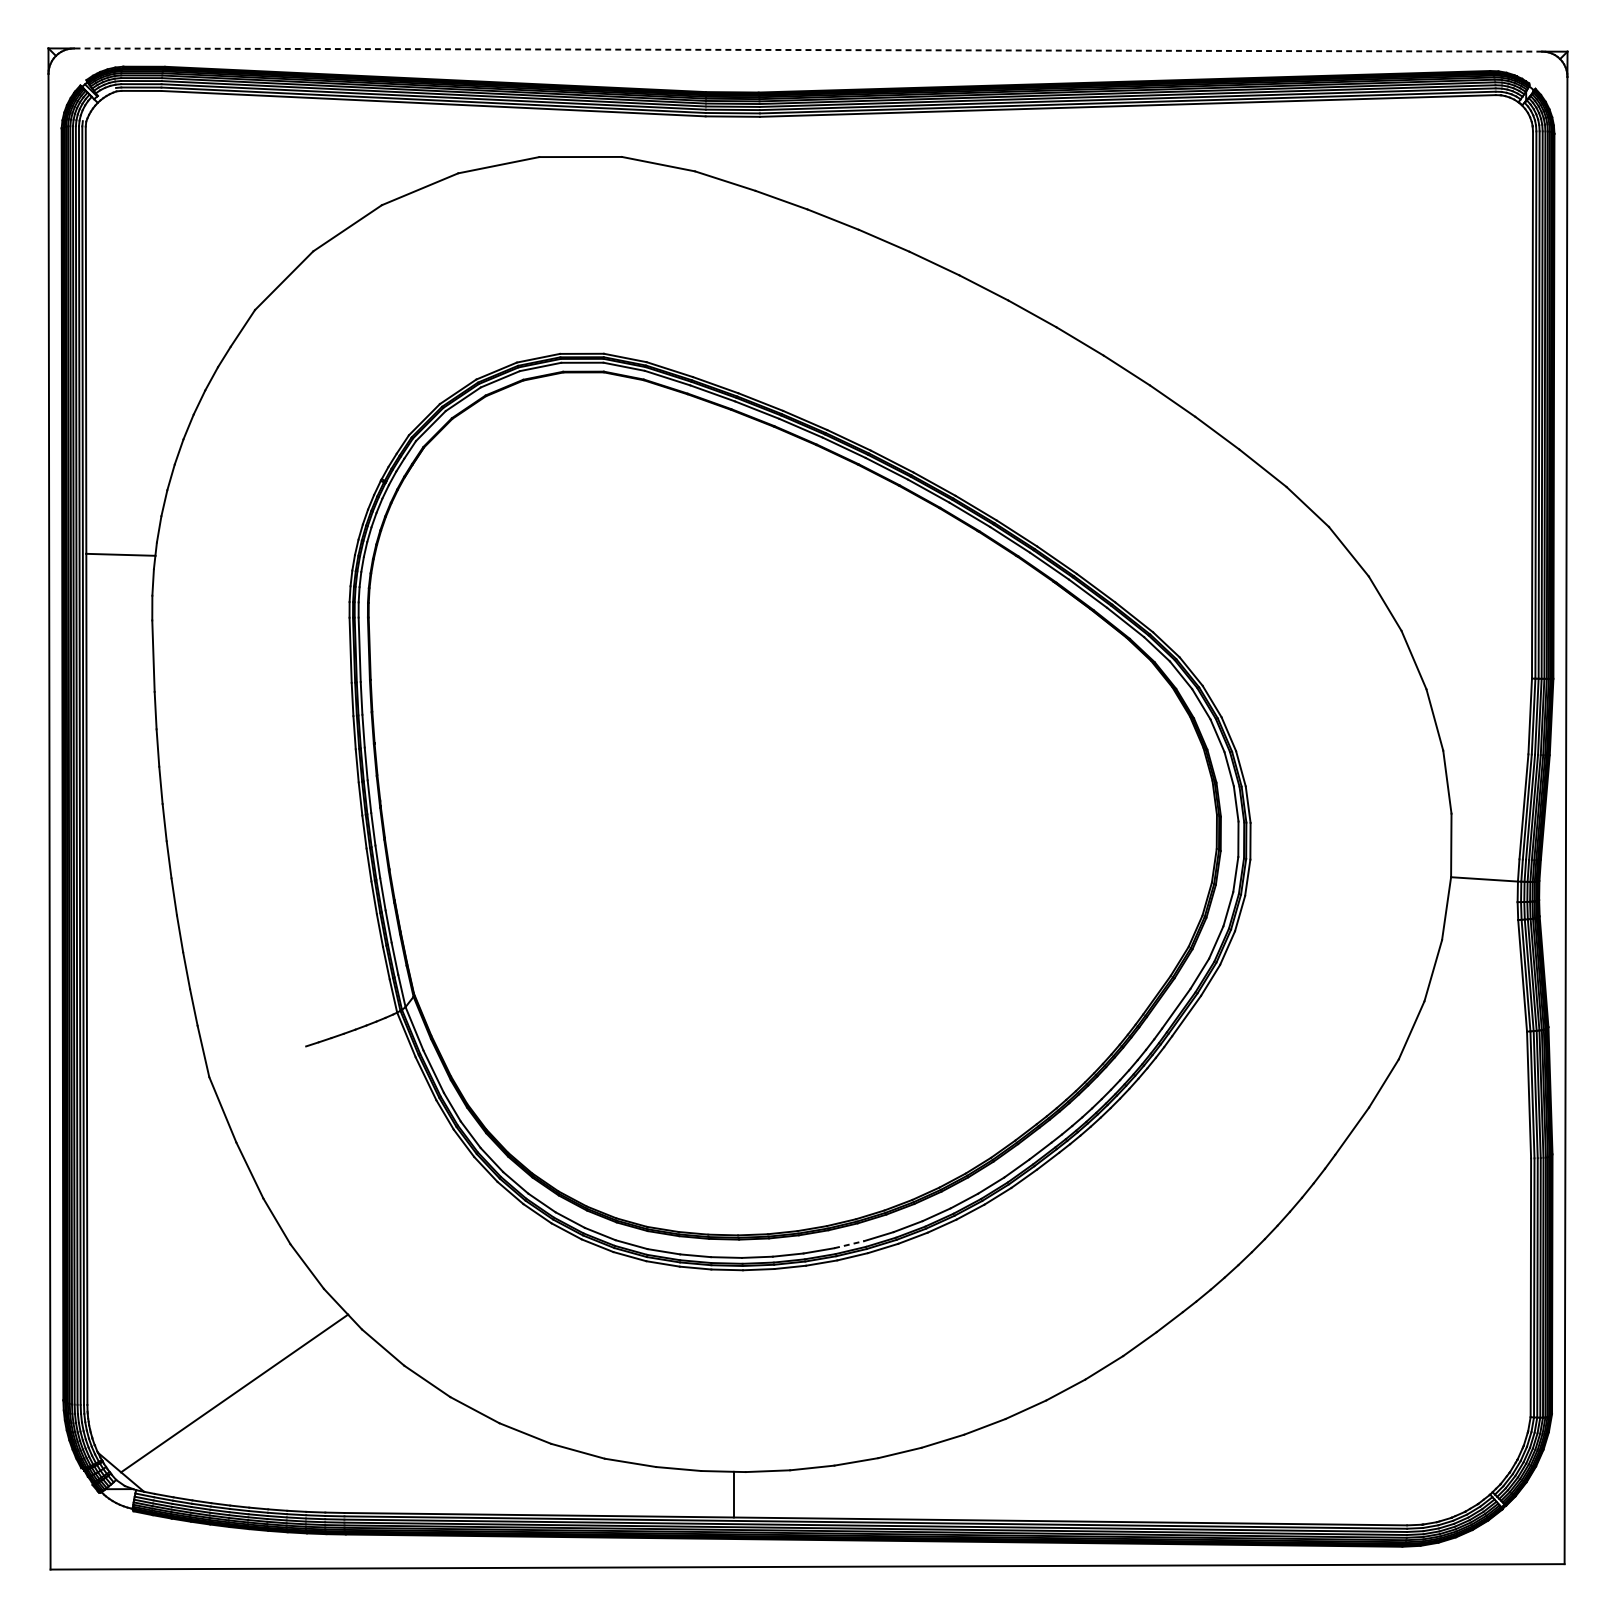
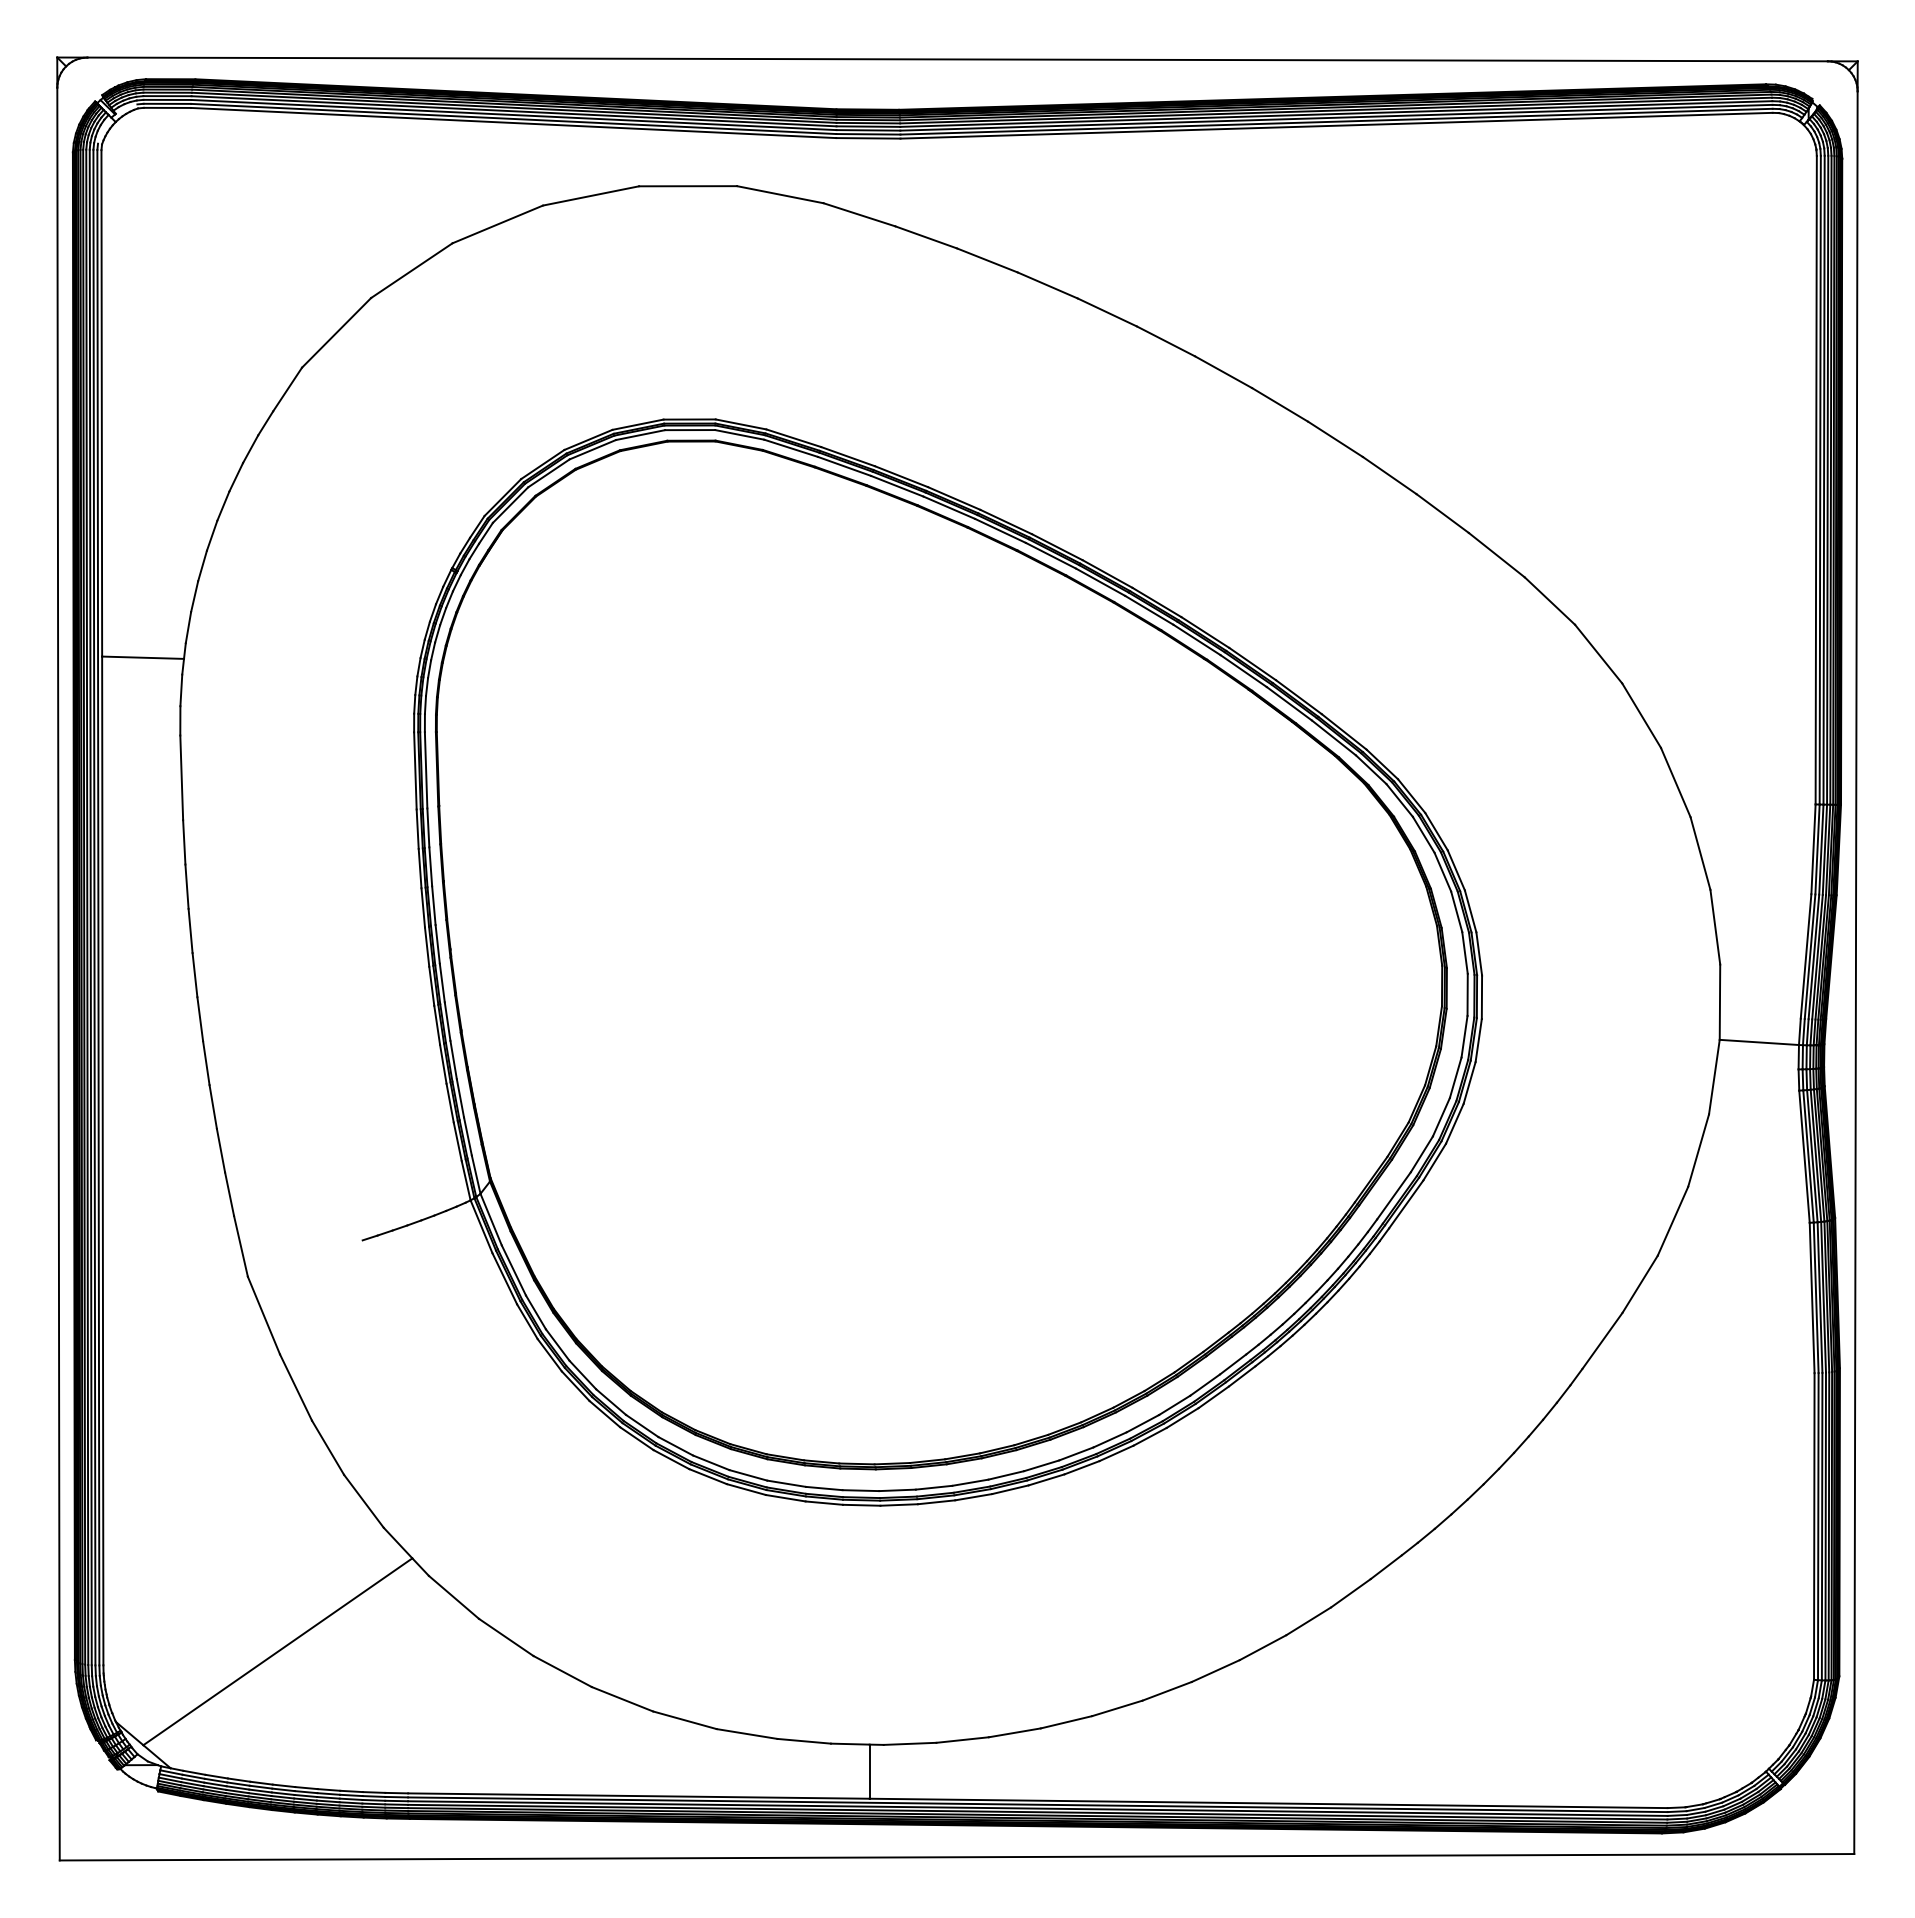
line: (808, 50) -> (957, 59), dashed -> solid
line: (849, 1244) -> (1006, 1475), dashed -> solid

